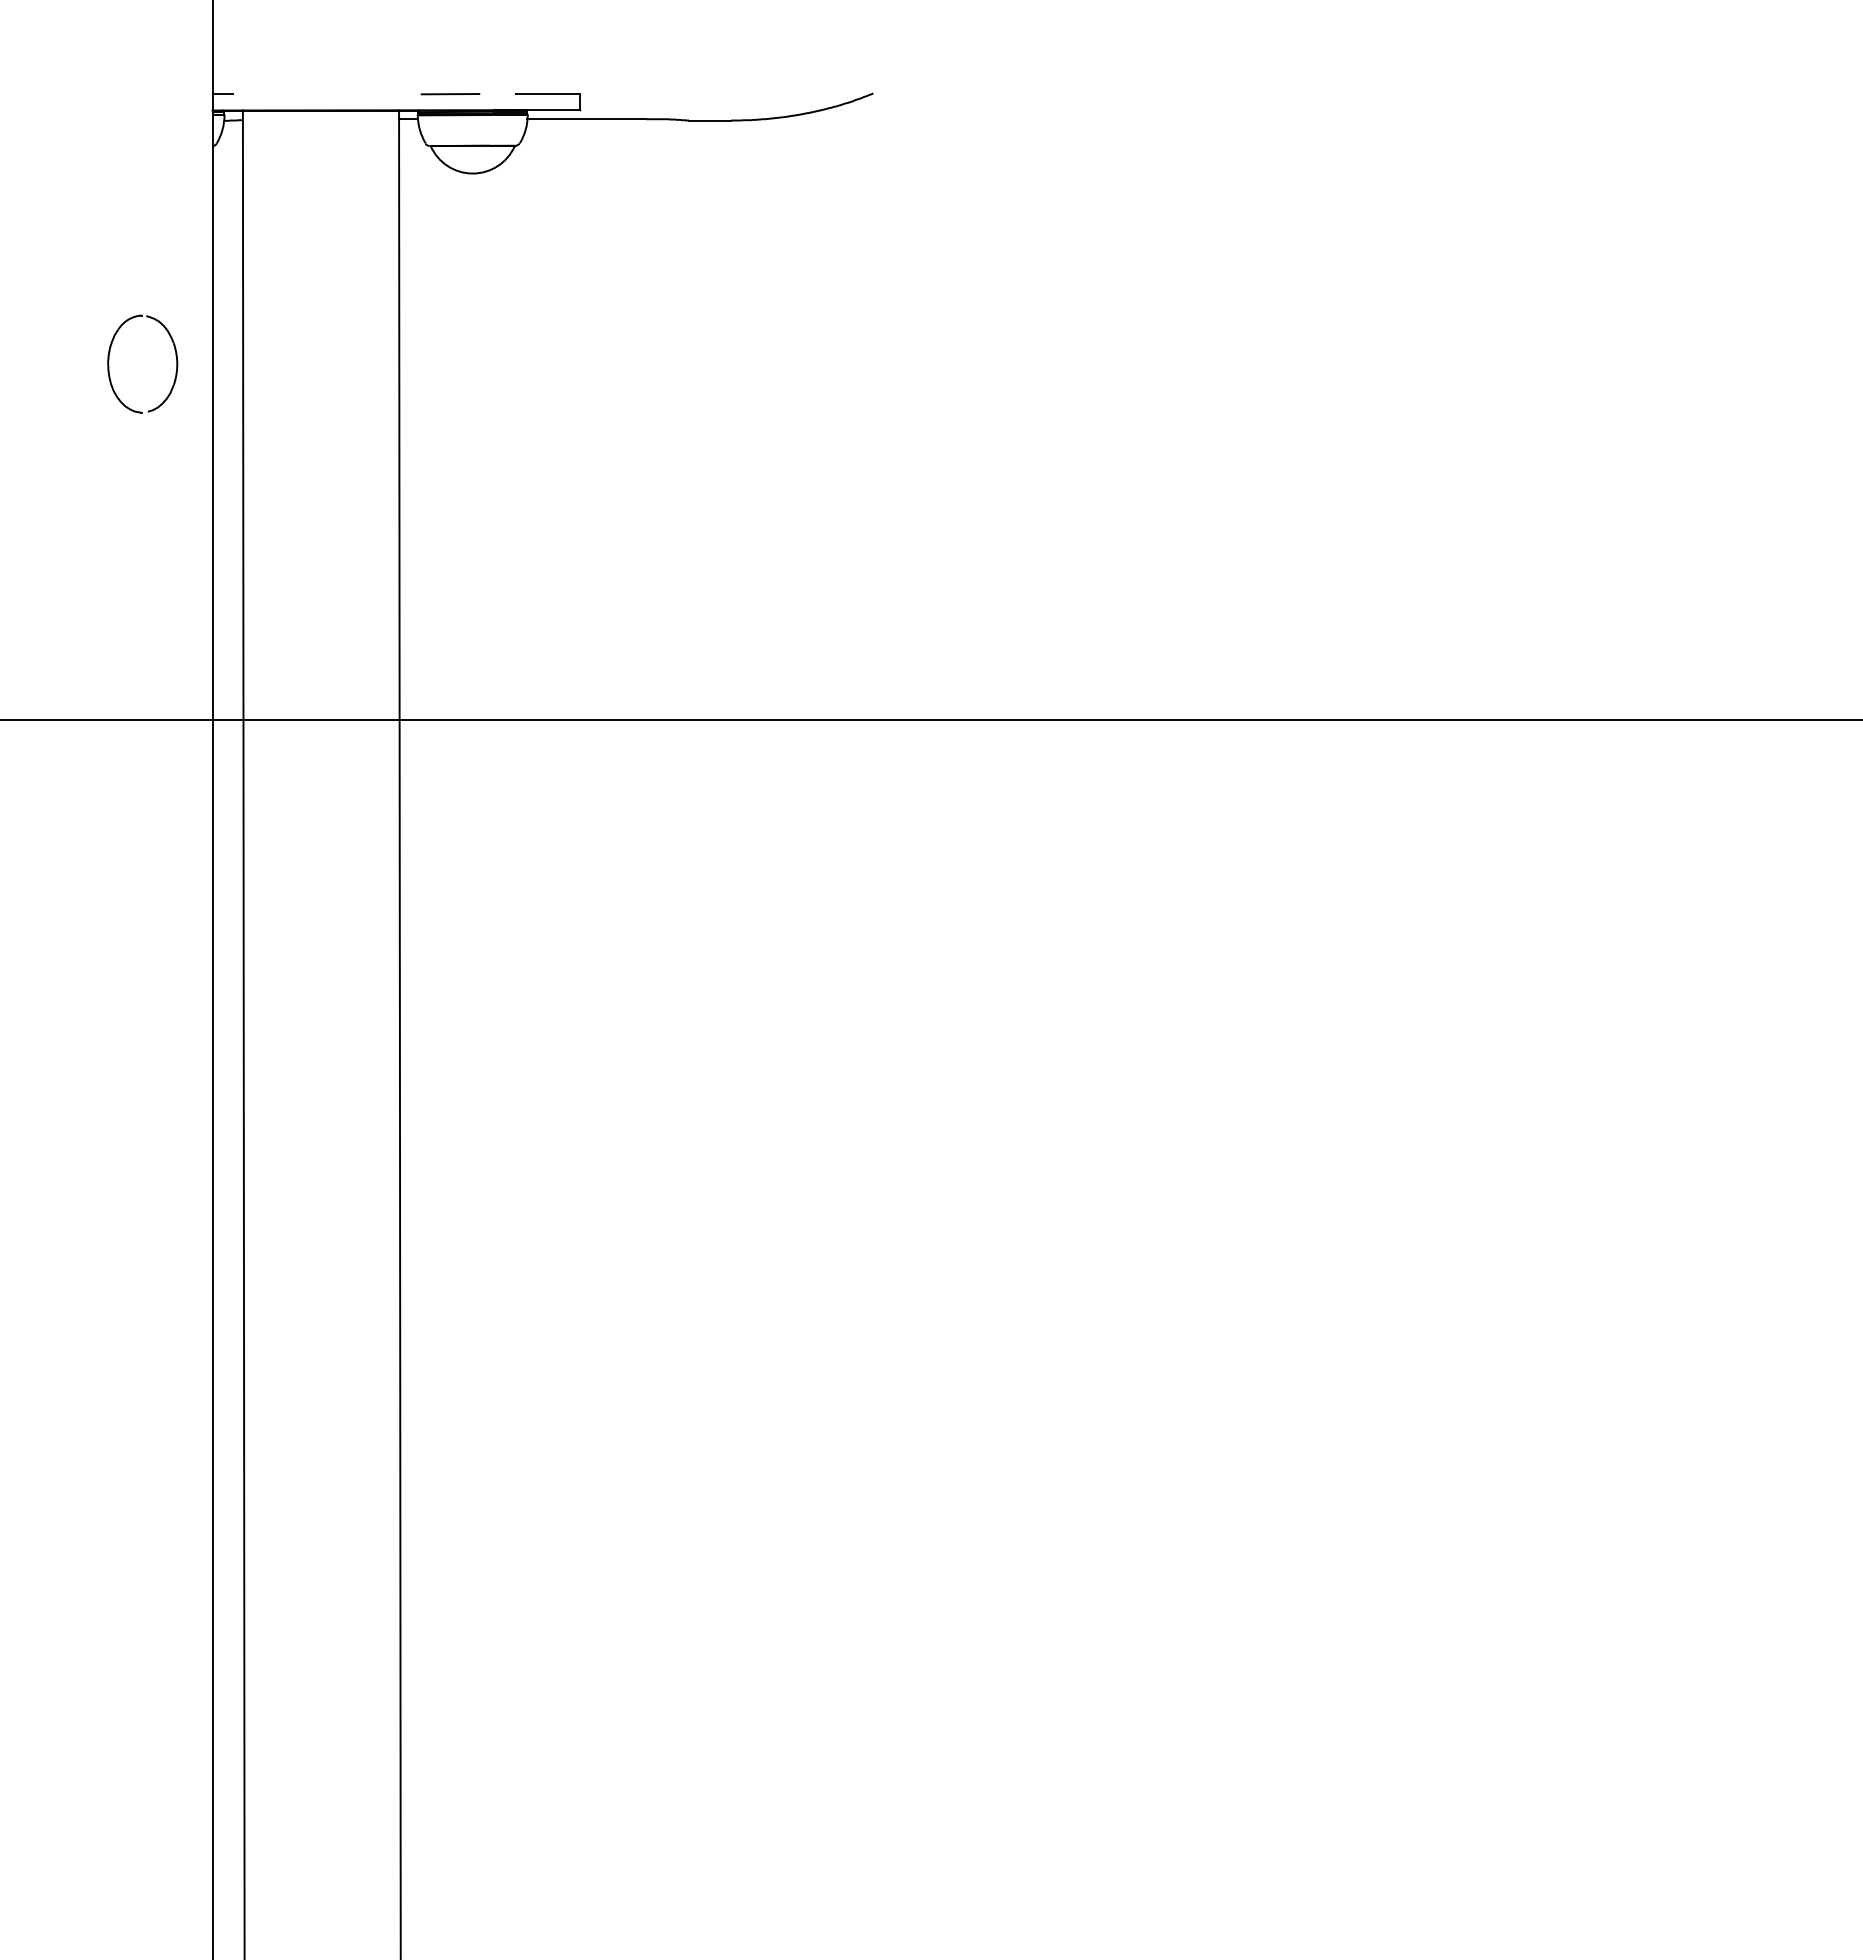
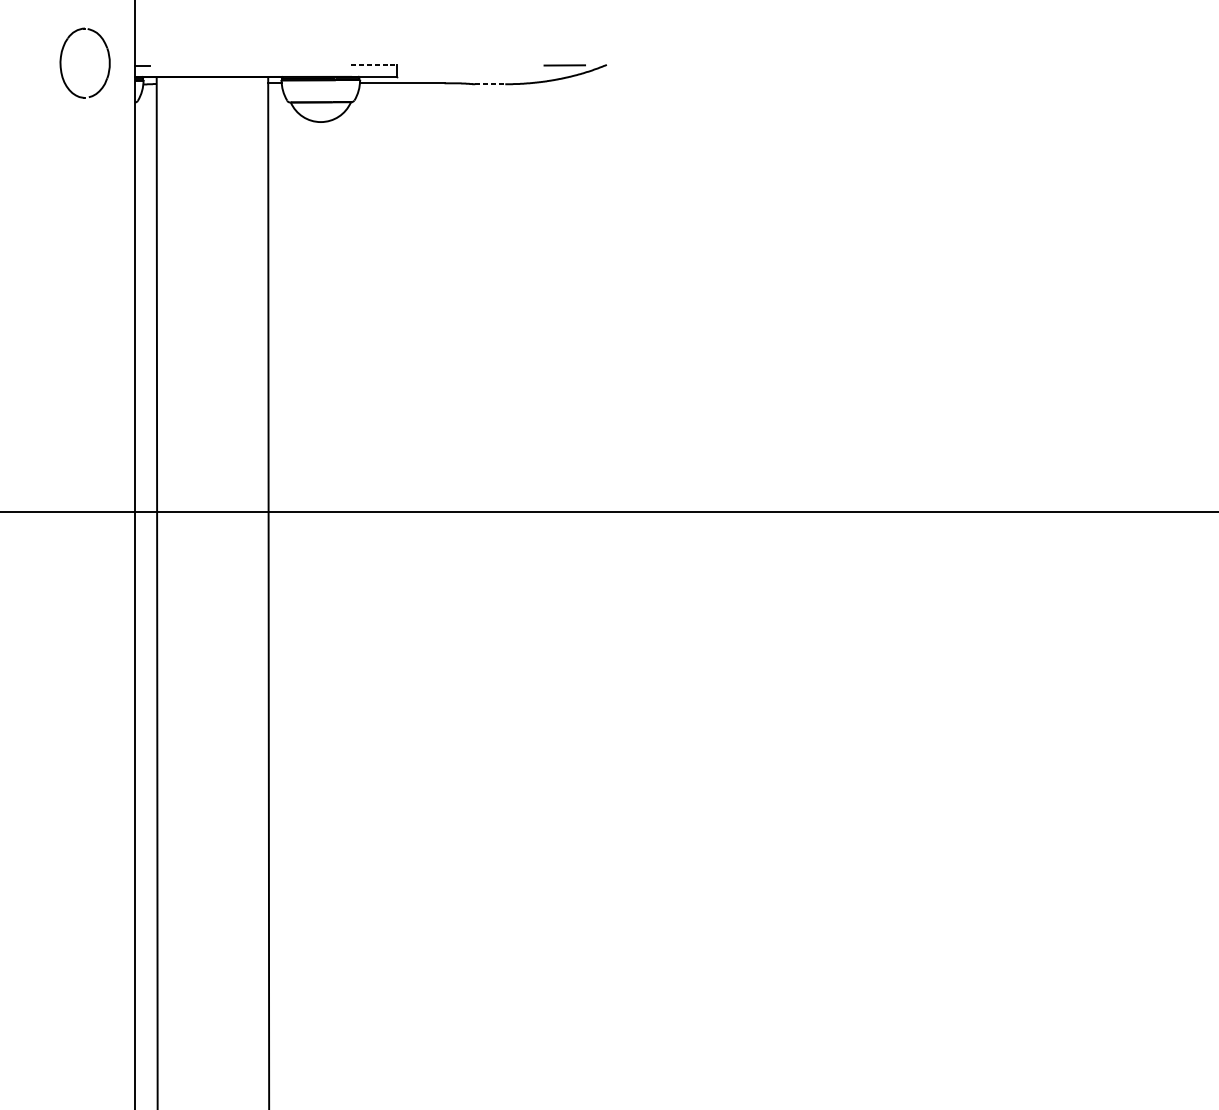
line: (450, 94) -> (564, 65), moved
line: (547, 94) -> (374, 65), solid -> dashed
line: (709, 120) -> (489, 84), solid -> dashed
part: (109, 364) -> (61, 63), moved

